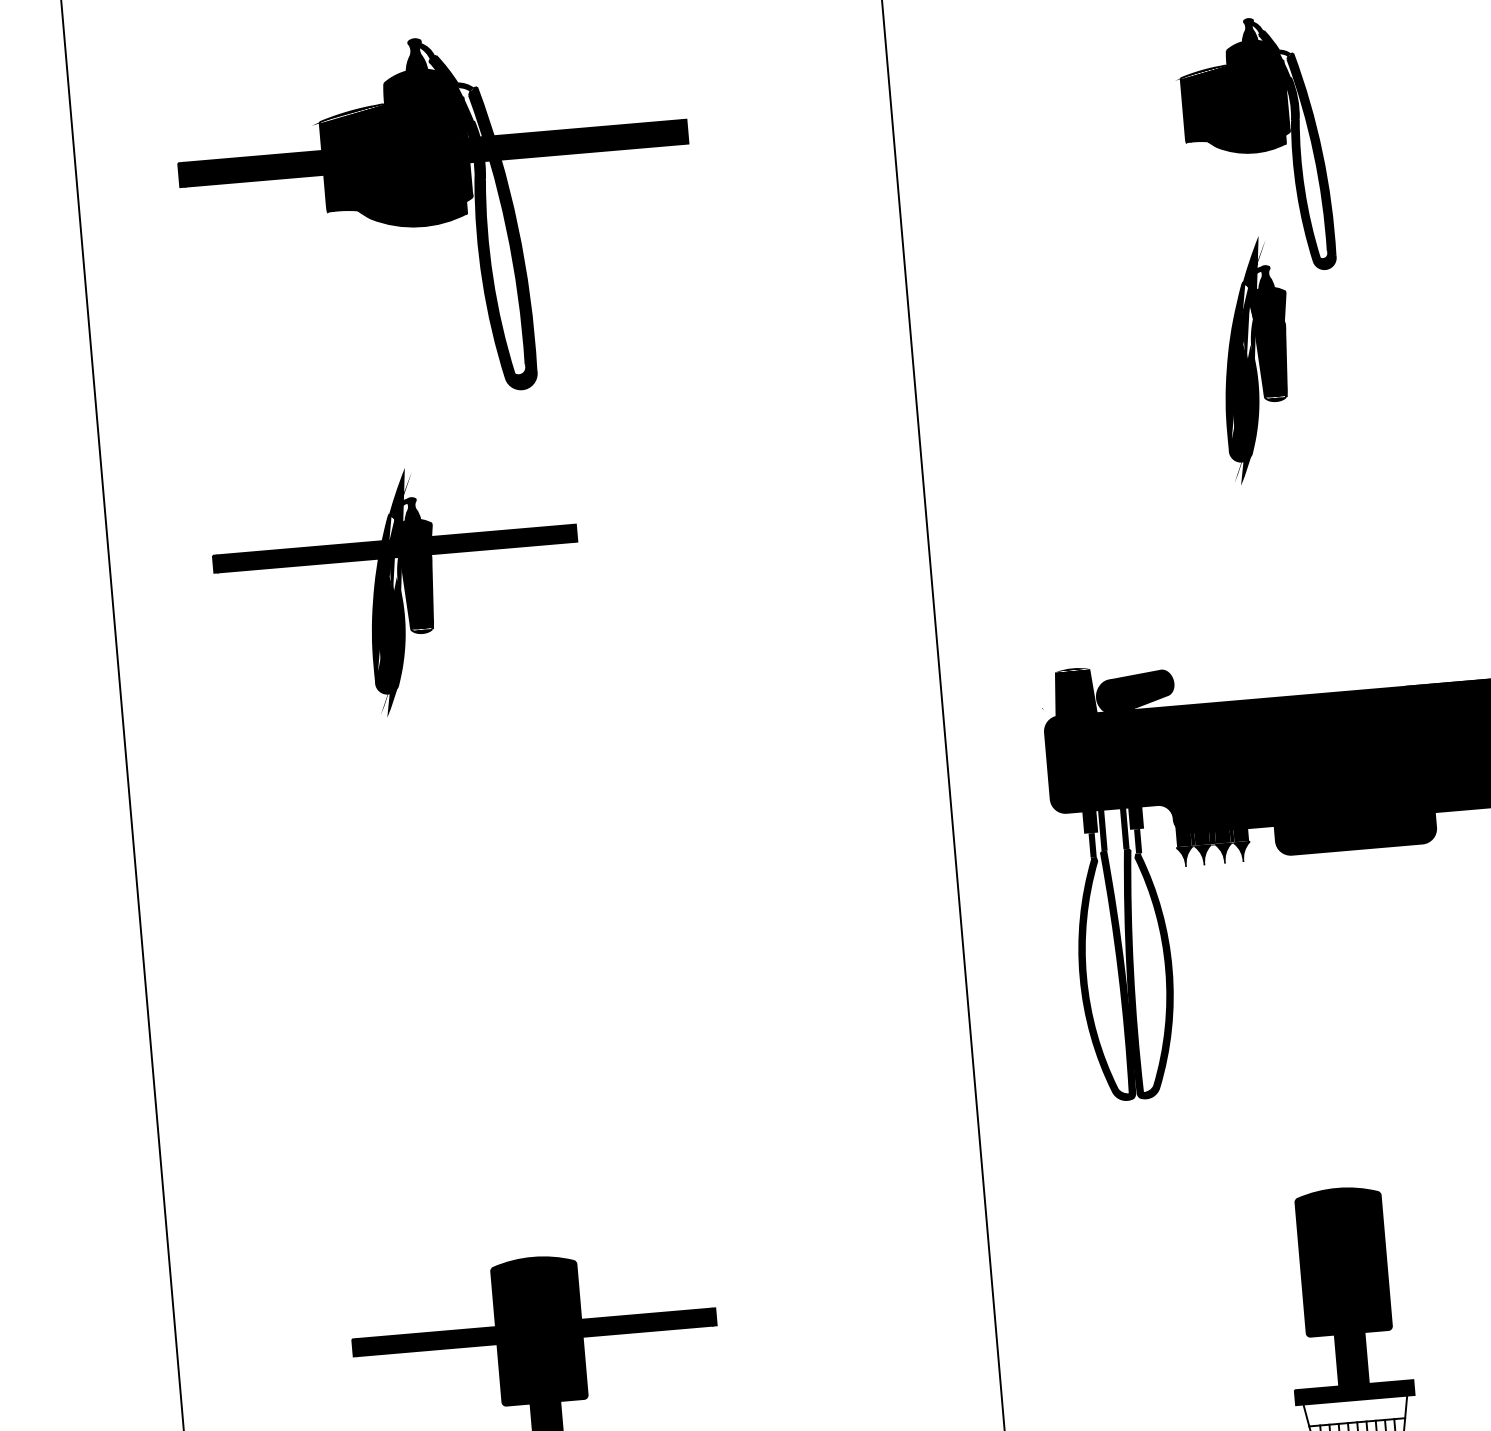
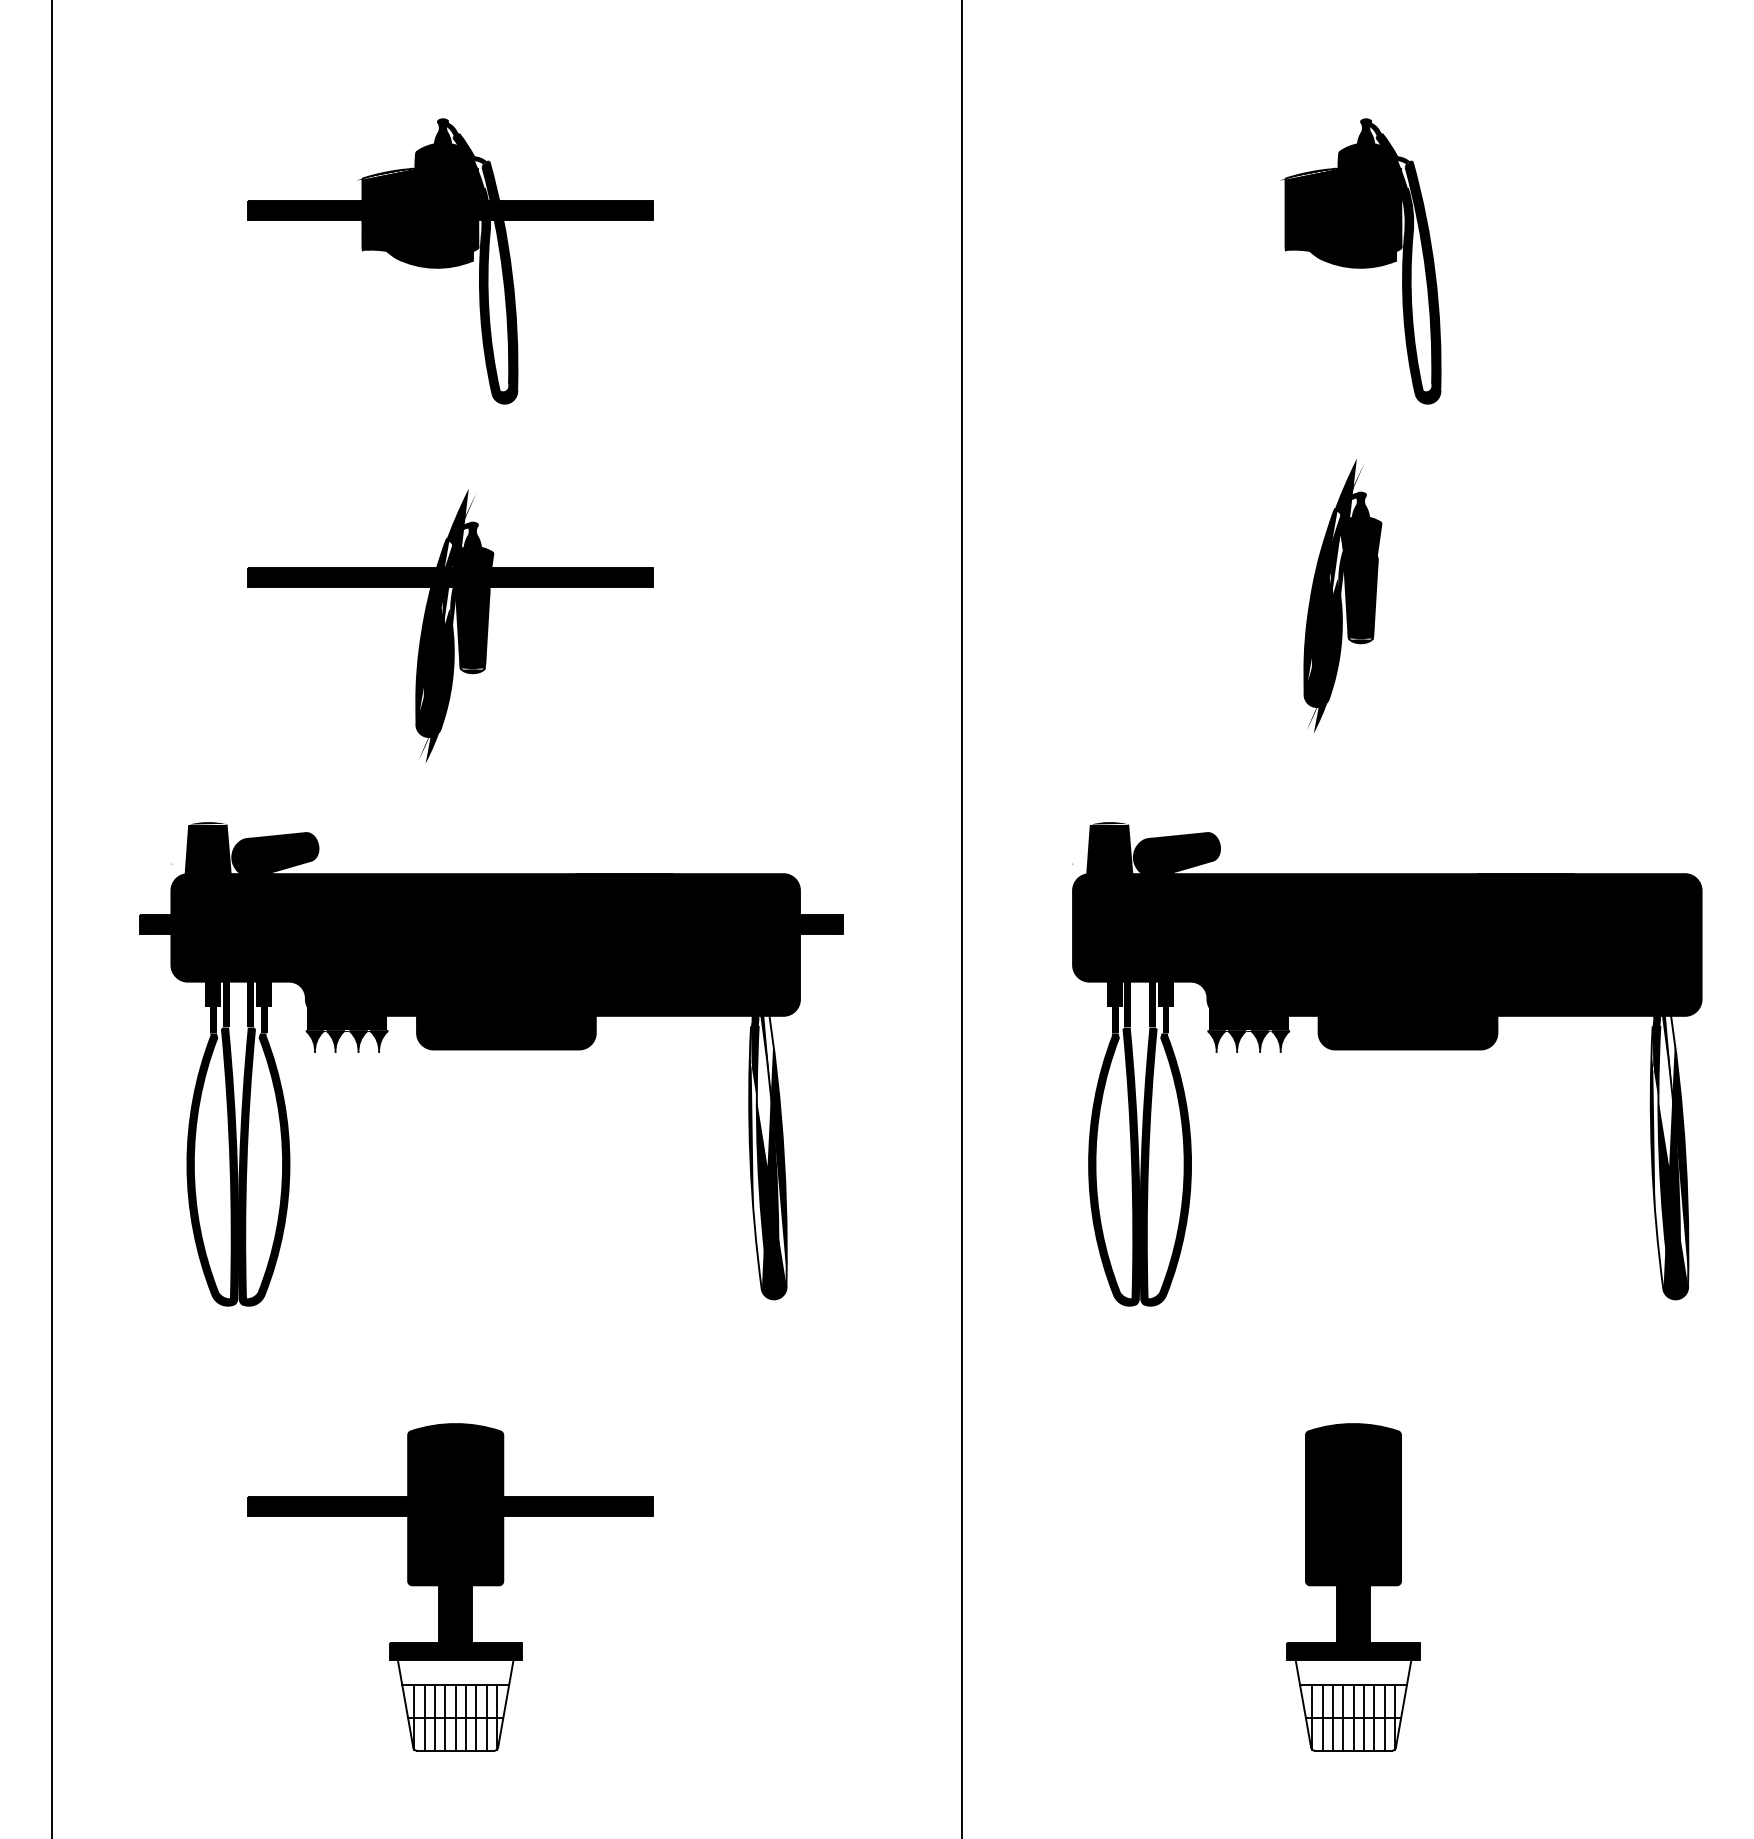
part: (439, 216) -> (450, 261), size x0.71
part: (1256, 359) -> (1342, 595), moved
part: (398, 592) -> (450, 625), moved
part: (536, 920) -> (491, 1050), added

